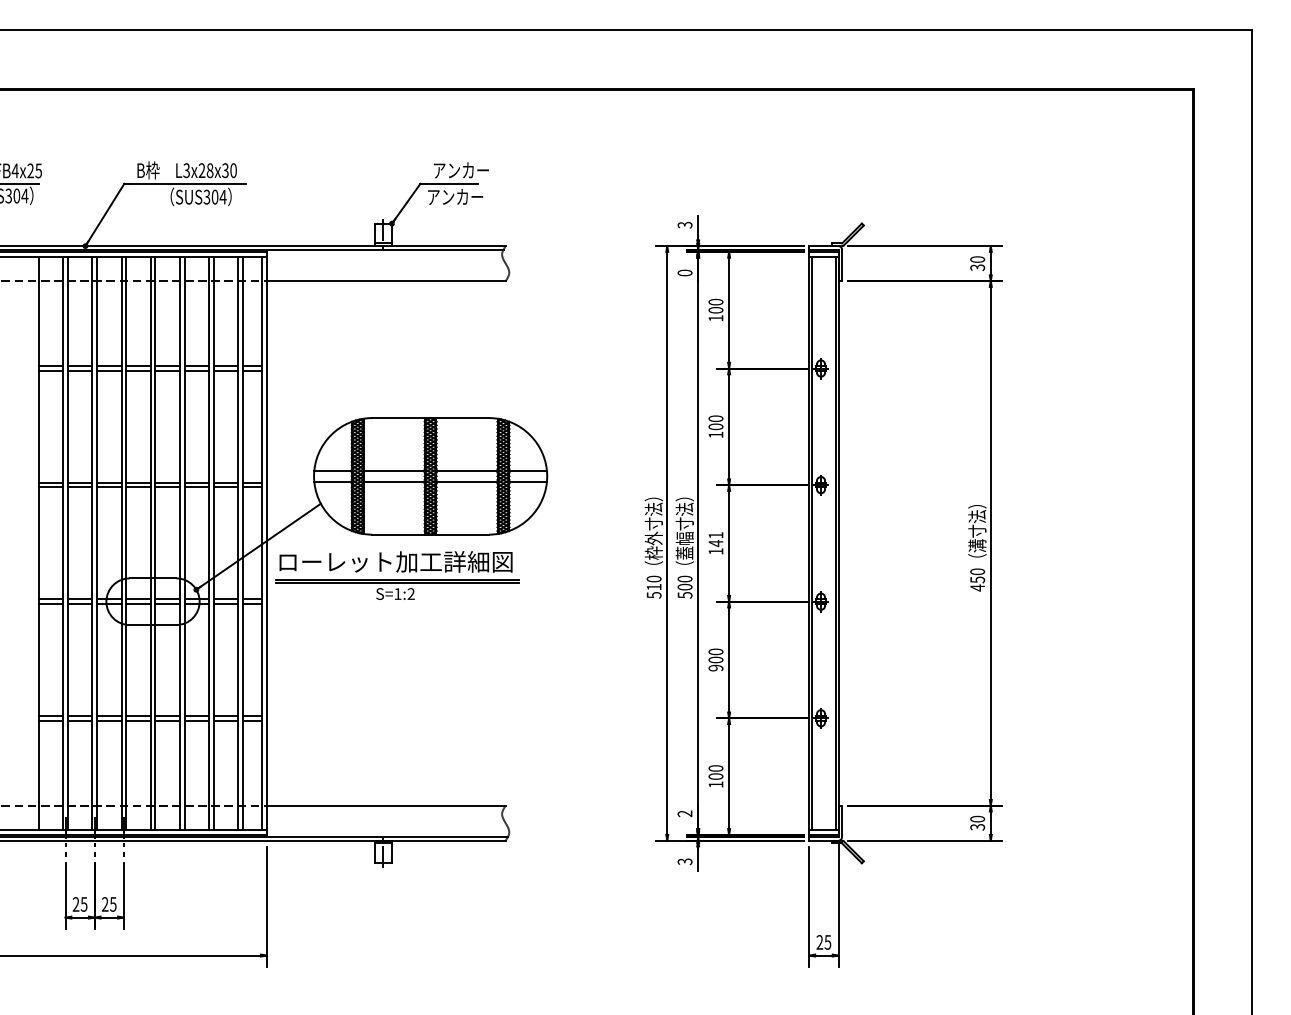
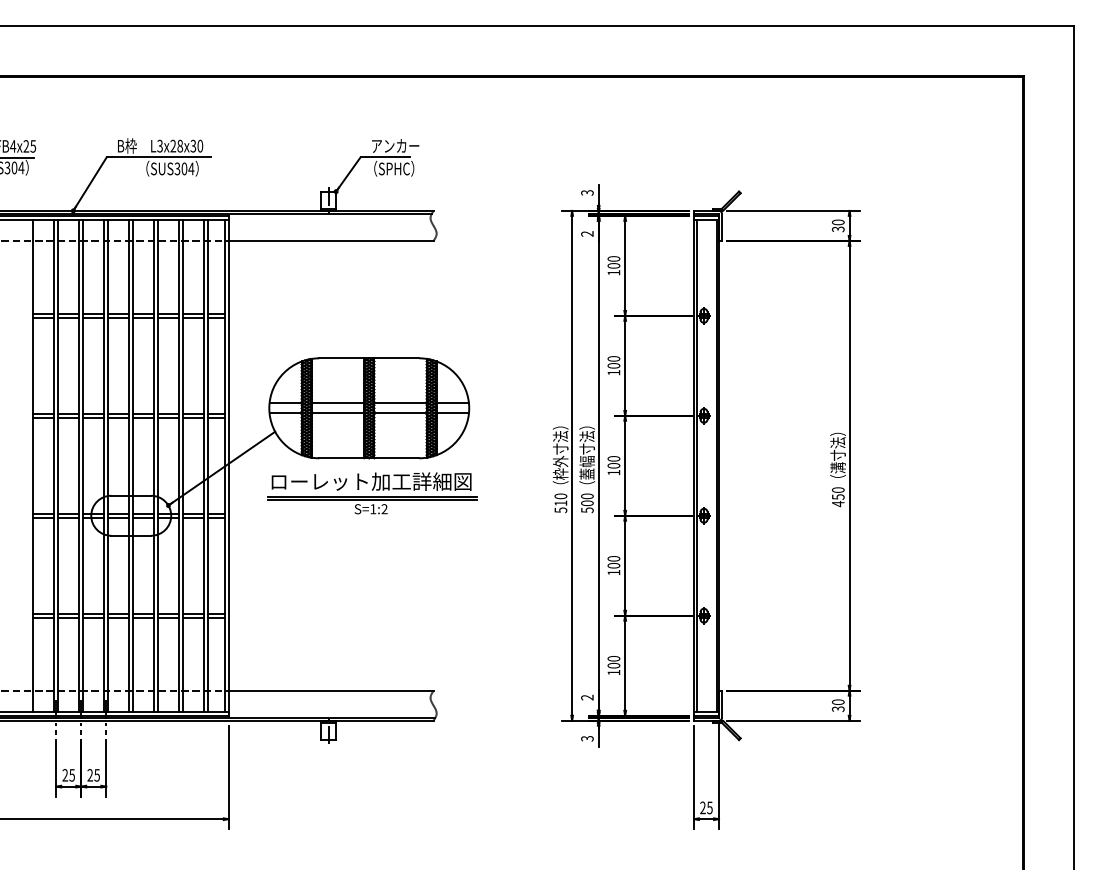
text: (455, 196) -> (390, 168), アンカー -> （SPHC）
text: (685, 272) -> (587, 233), 0 -> 2
text: (715, 539) -> (613, 462), 141 -> 100
part: (397, 575) -> (372, 493), moved
text: (715, 667) -> (613, 572), 900 -> 100

